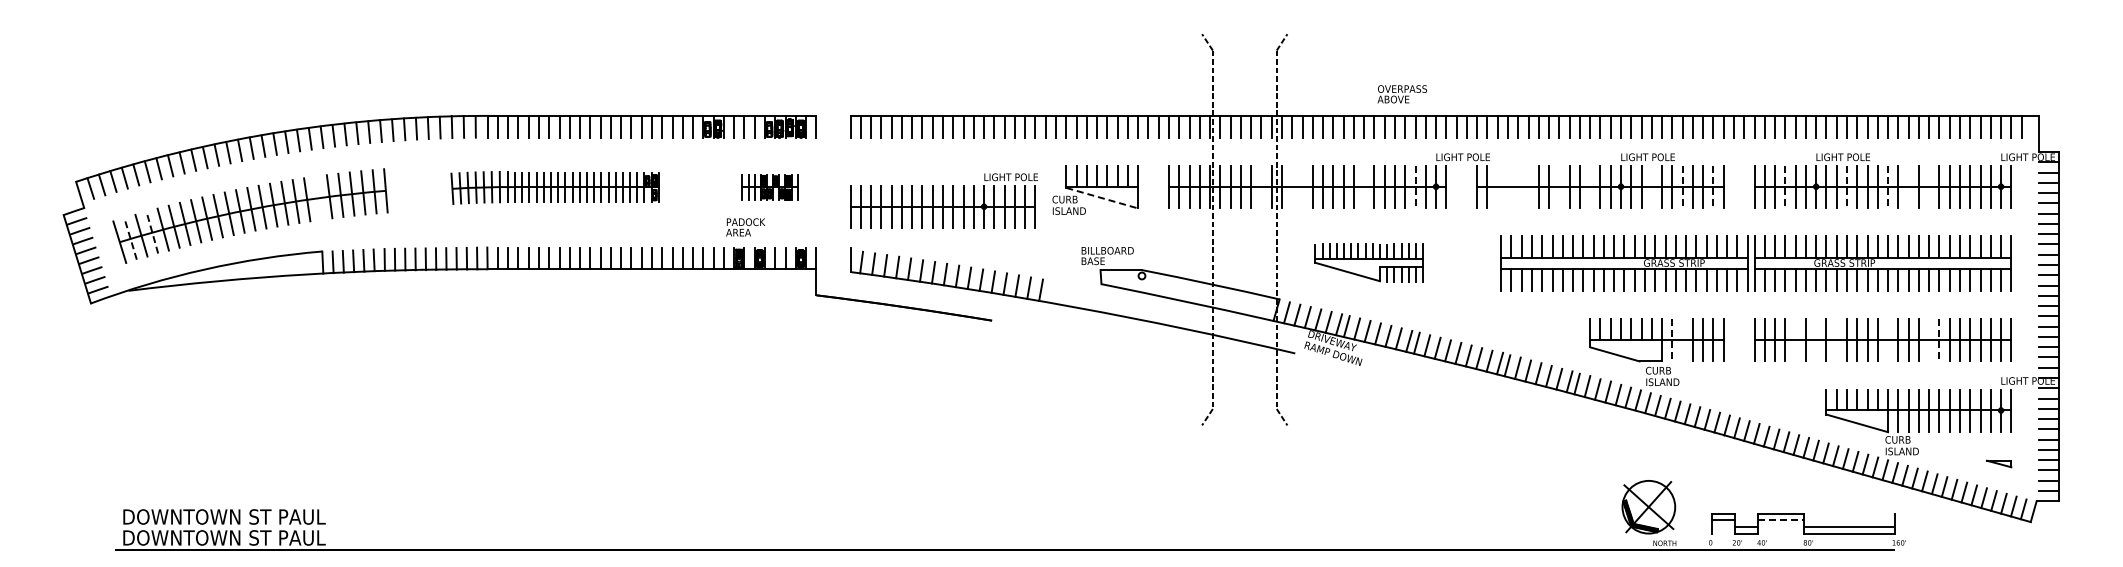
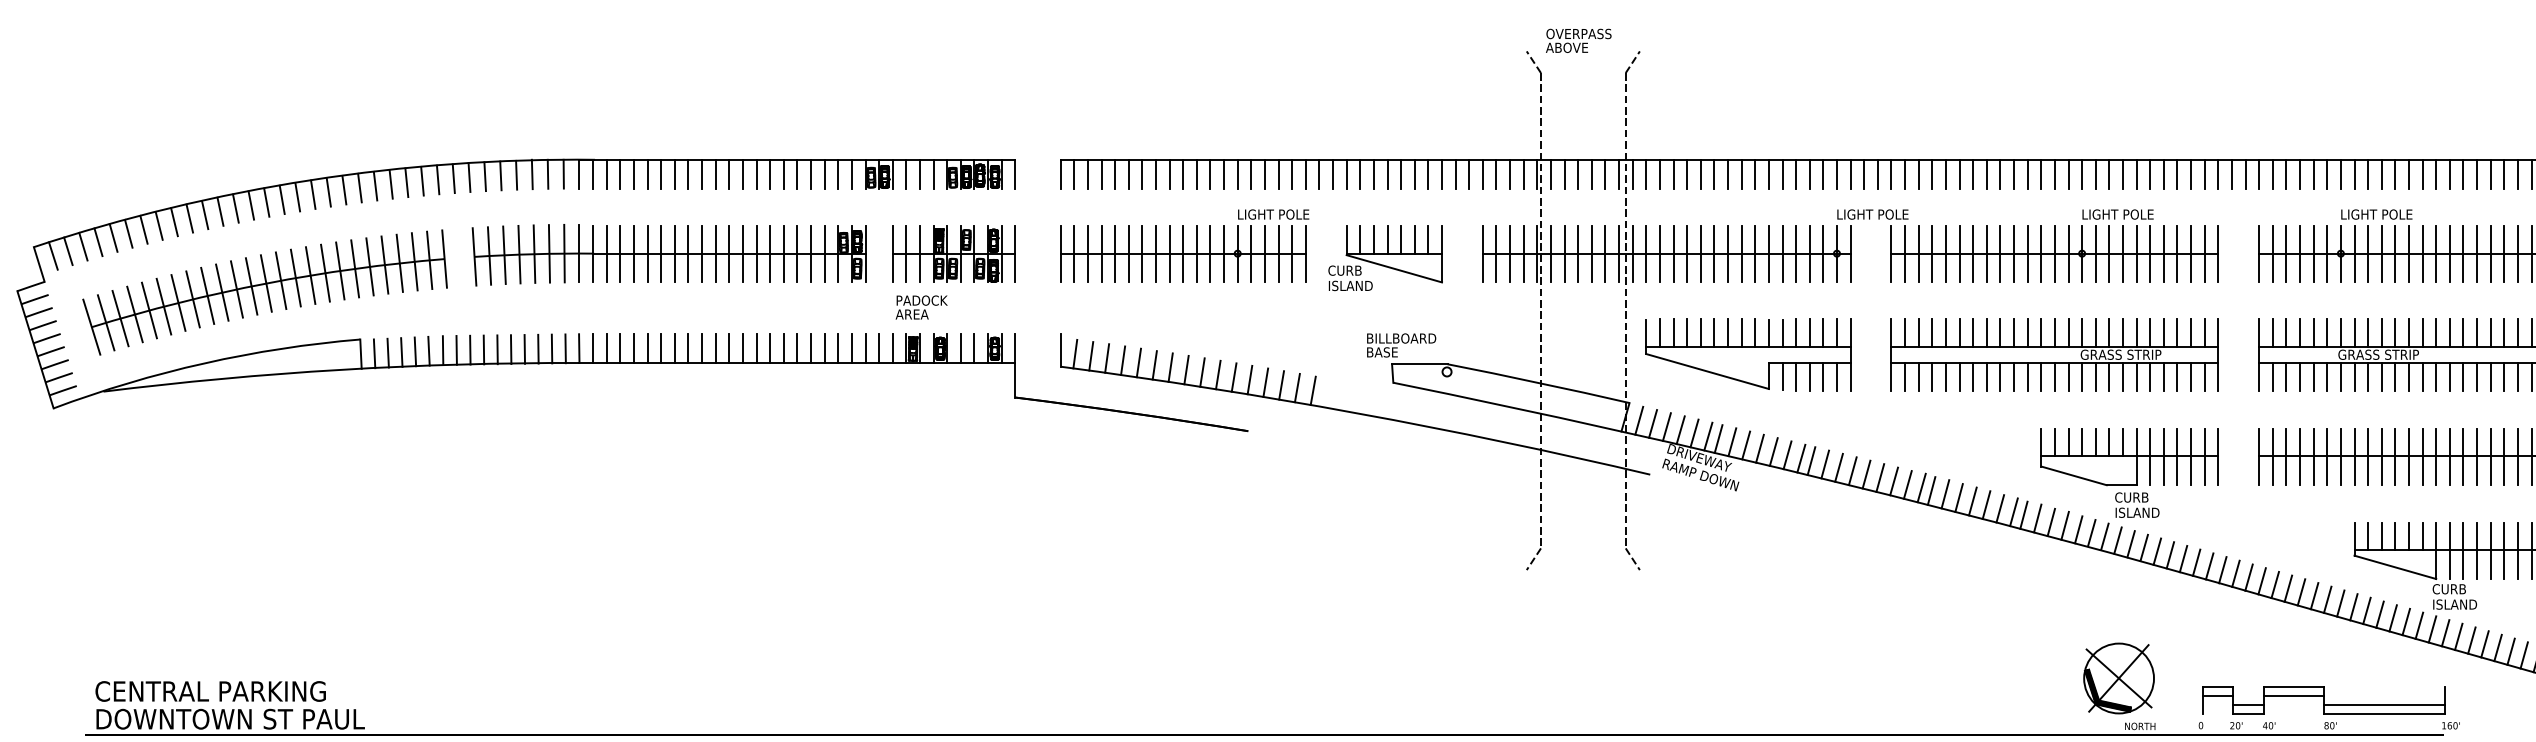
text: (1401, 94) -> (1577, 41), moved
part: (554, 187) -> (668, 254), size x1.43
part: (769, 187) -> (953, 254), size x1.67
line: (1261, 187) -> (1605, 254), added
line: (1292, 187) -> (1646, 254), added
line: (1302, 187) -> (1659, 254), added
line: (1364, 187) -> (1742, 254), added
line: (1415, 187) -> (1809, 254), dashed -> solid
line: (1497, 187) -> (1918, 254), added
line: (1508, 187) -> (1932, 254), added
line: (1518, 187) -> (1946, 254), added
line: (1528, 187) -> (1959, 254), added
line: (1559, 187) -> (2000, 254), added
line: (1590, 187) -> (2041, 254), added
line: (1651, 187) -> (2122, 254), added
line: (1682, 187) -> (2163, 254), dashed -> solid
line: (1713, 187) -> (2204, 254), dashed -> solid
line: (1785, 187) -> (2300, 254), dashed -> solid
line: (1847, 187) -> (2382, 254), dashed -> solid
line: (1888, 187) -> (2436, 254), dashed -> solid
line: (1908, 187) -> (2463, 254), added
line: (1929, 187) -> (2491, 254), added
line: (318, 197) -> (355, 267), added
line: (1102, 198) -> (1394, 269), dashed -> solid
part: (943, 200) -> (1183, 245), moved
line: (152, 232) -> (135, 314), dashed -> solid
line: (130, 238) -> (106, 322), dashed -> solid
part: (1368, 263) -> (1747, 355), size x1.43
part: (1624, 263) -> (2054, 355), moved
line: (1672, 340) -> (2150, 457), dashed -> solid
line: (1682, 340) -> (2163, 457), added
line: (1795, 340) -> (2313, 457), added
line: (1816, 340) -> (2341, 457), added
line: (1836, 340) -> (2367, 457), added
line: (1888, 340) -> (2436, 457), added
line: (1929, 340) -> (2491, 457), added
line: (1939, 340) -> (2504, 457), dashed -> solid
text: (223, 516) -> (229, 690), DOWNTOWN ST PAUL -> CENTRAL PARKING
line: (1780, 520) -> (2293, 696), dashed -> solid

